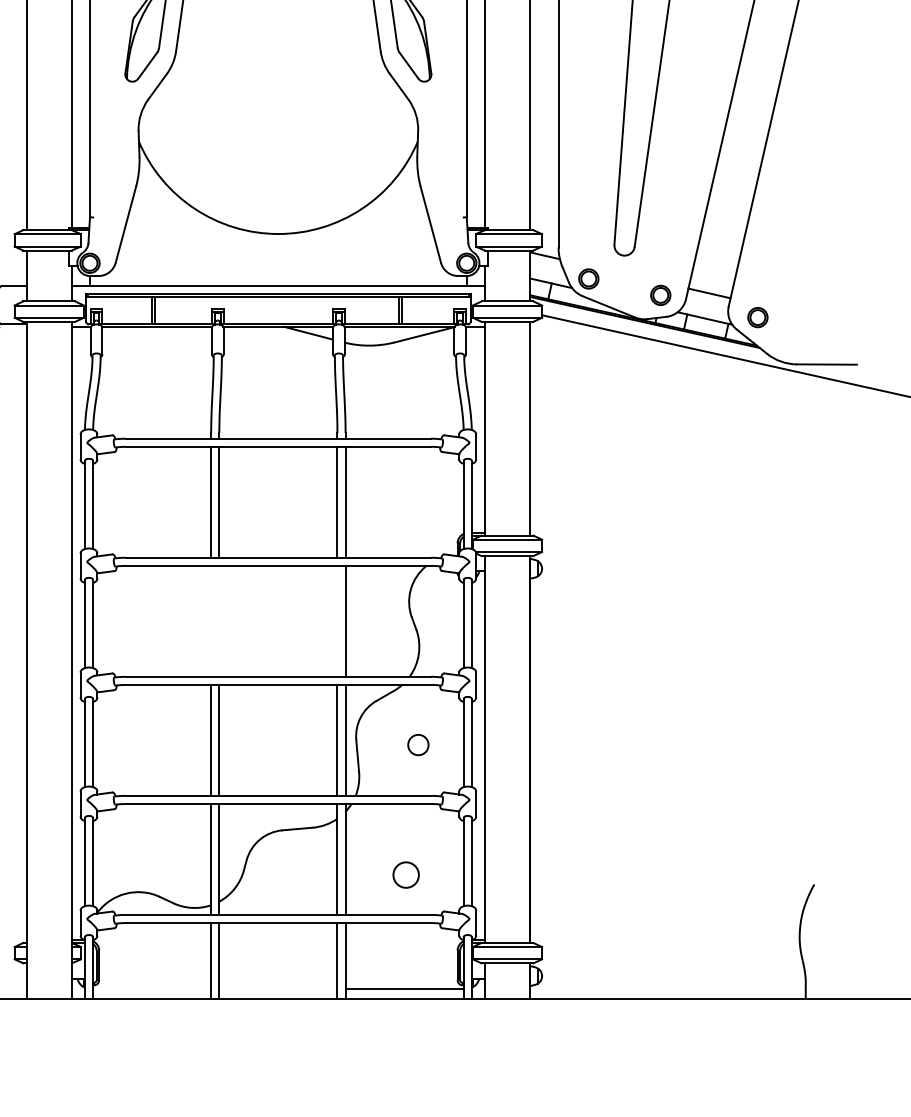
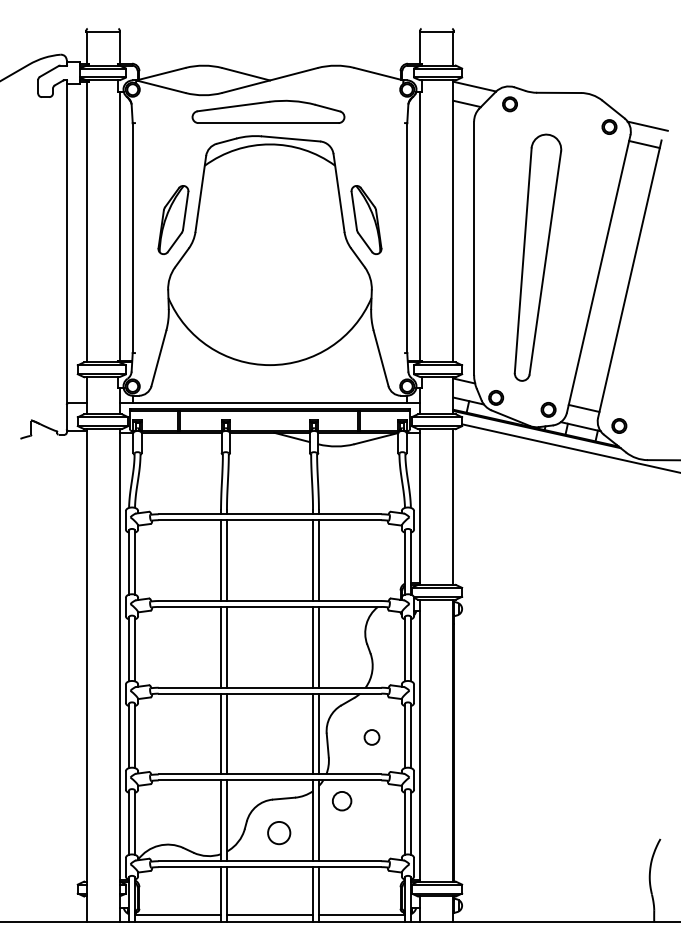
line: (211, 620) -> (221, 646), added
line: (218, 620) -> (226, 646), added
line: (338, 620) -> (313, 646), added
circle: (406, 875) -> (342, 801), moved
circle: (291, 876) -> (279, 833), added
line: (151, 989) -> (177, 915), added
line: (277, 989) -> (269, 915), added

